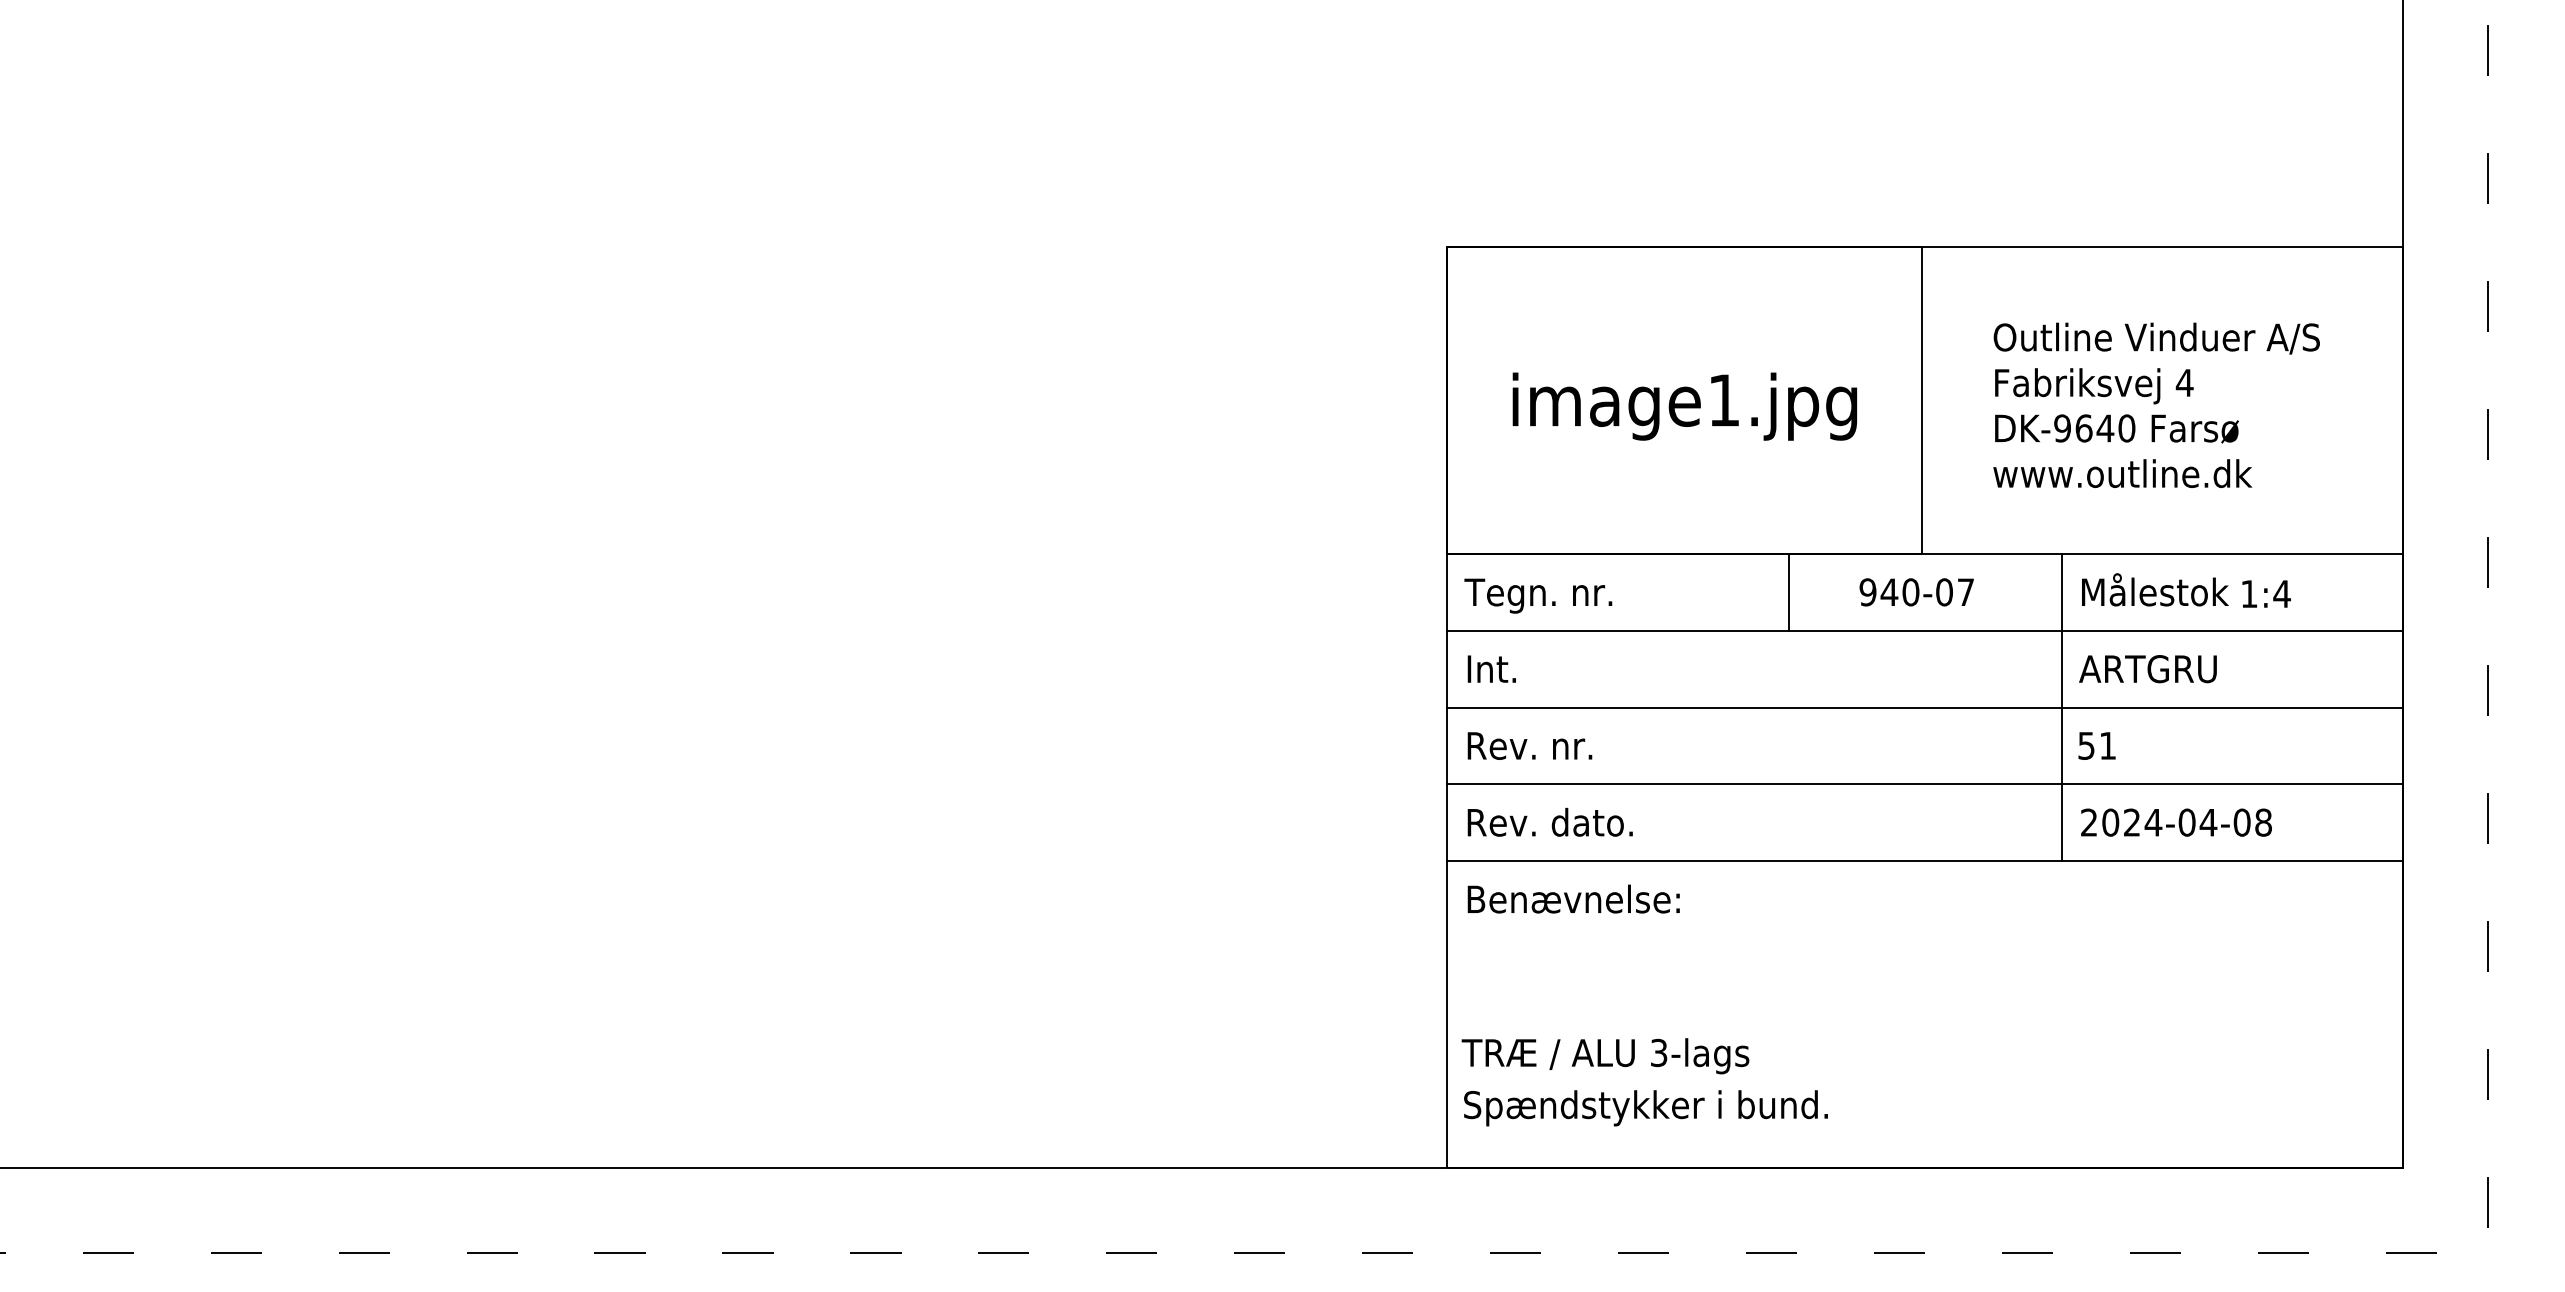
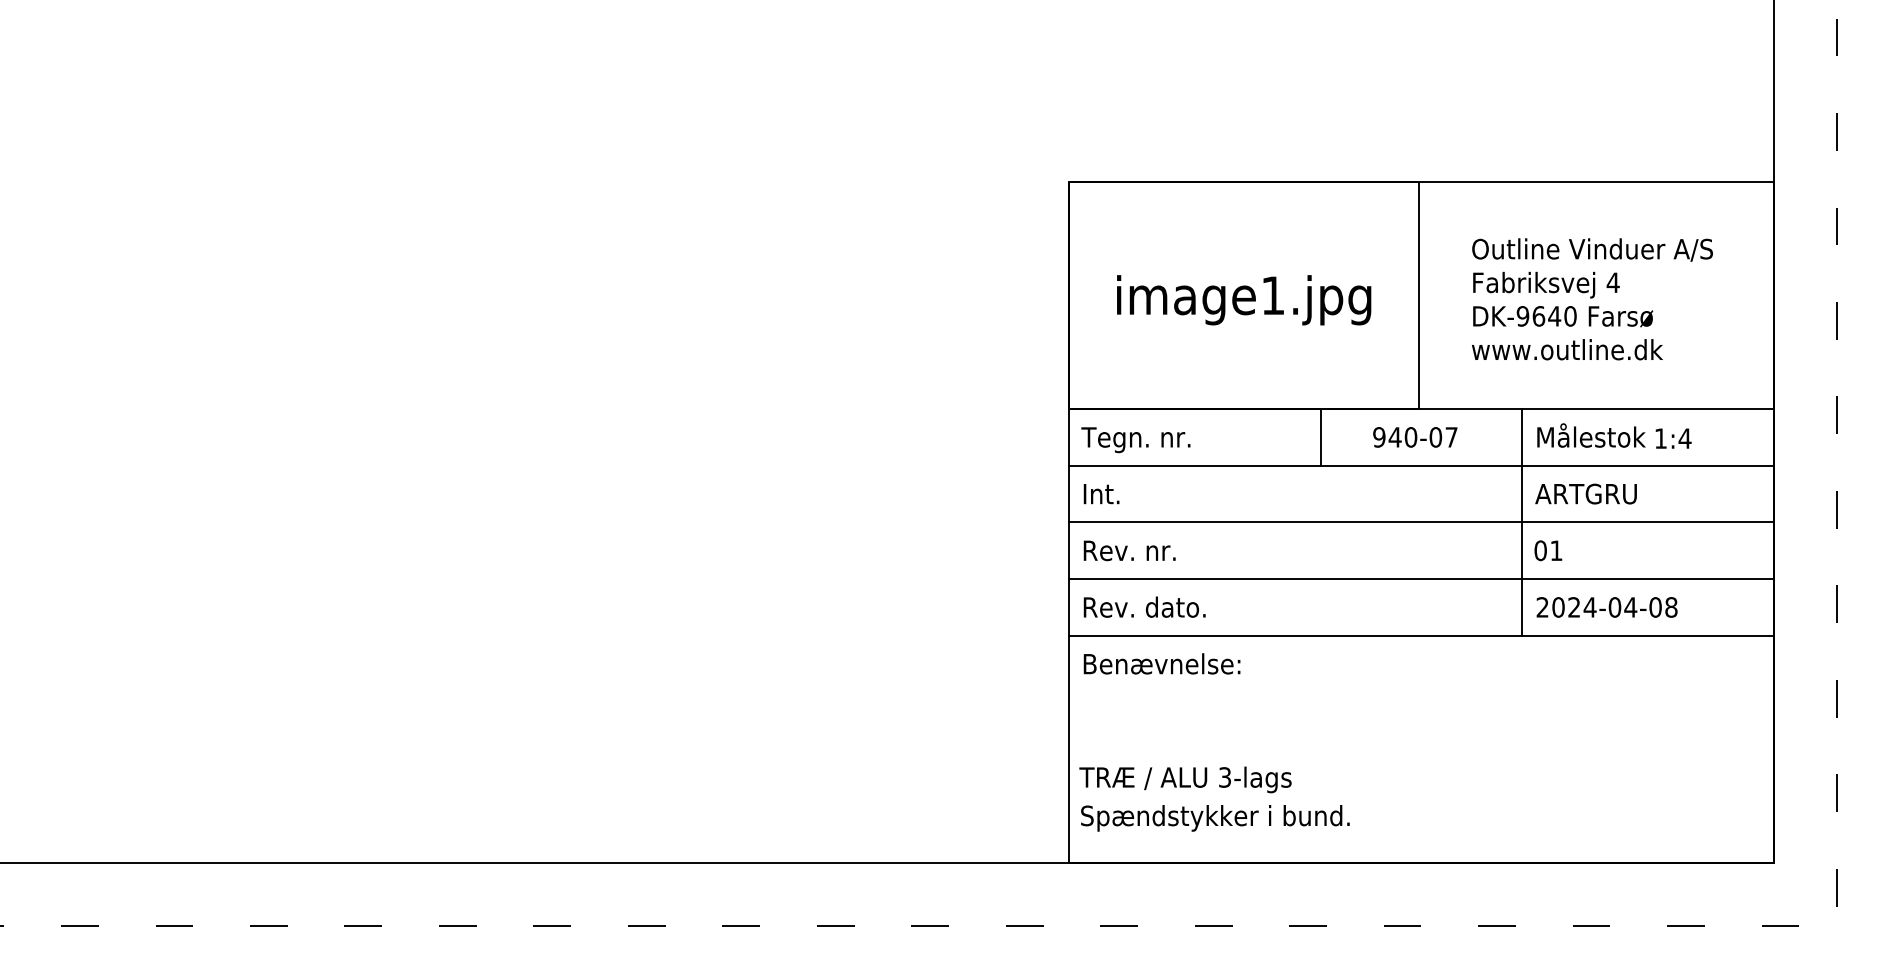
text: (2086, 745) -> (1540, 550), 51 -> 01

